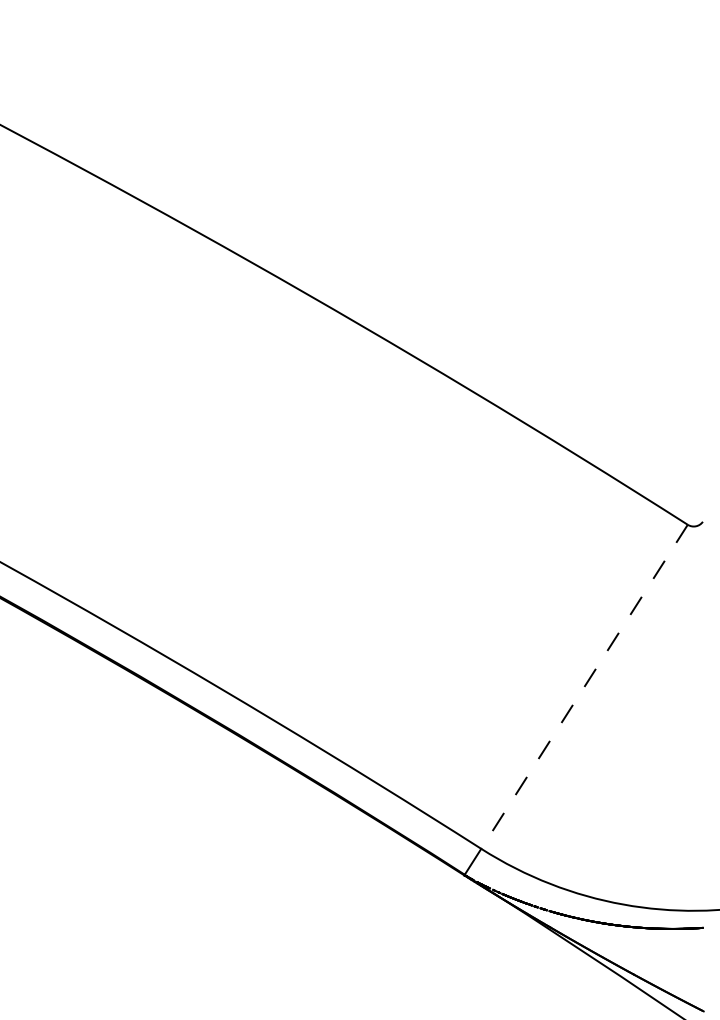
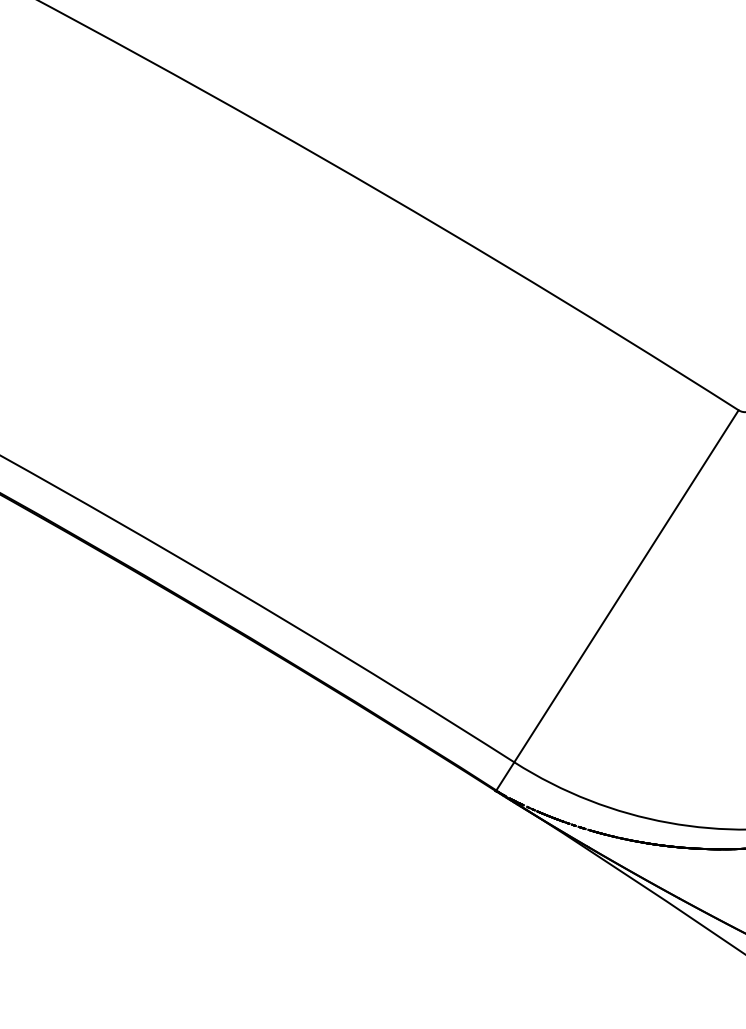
line: (584, 687) -> (626, 587), dashed -> solid

